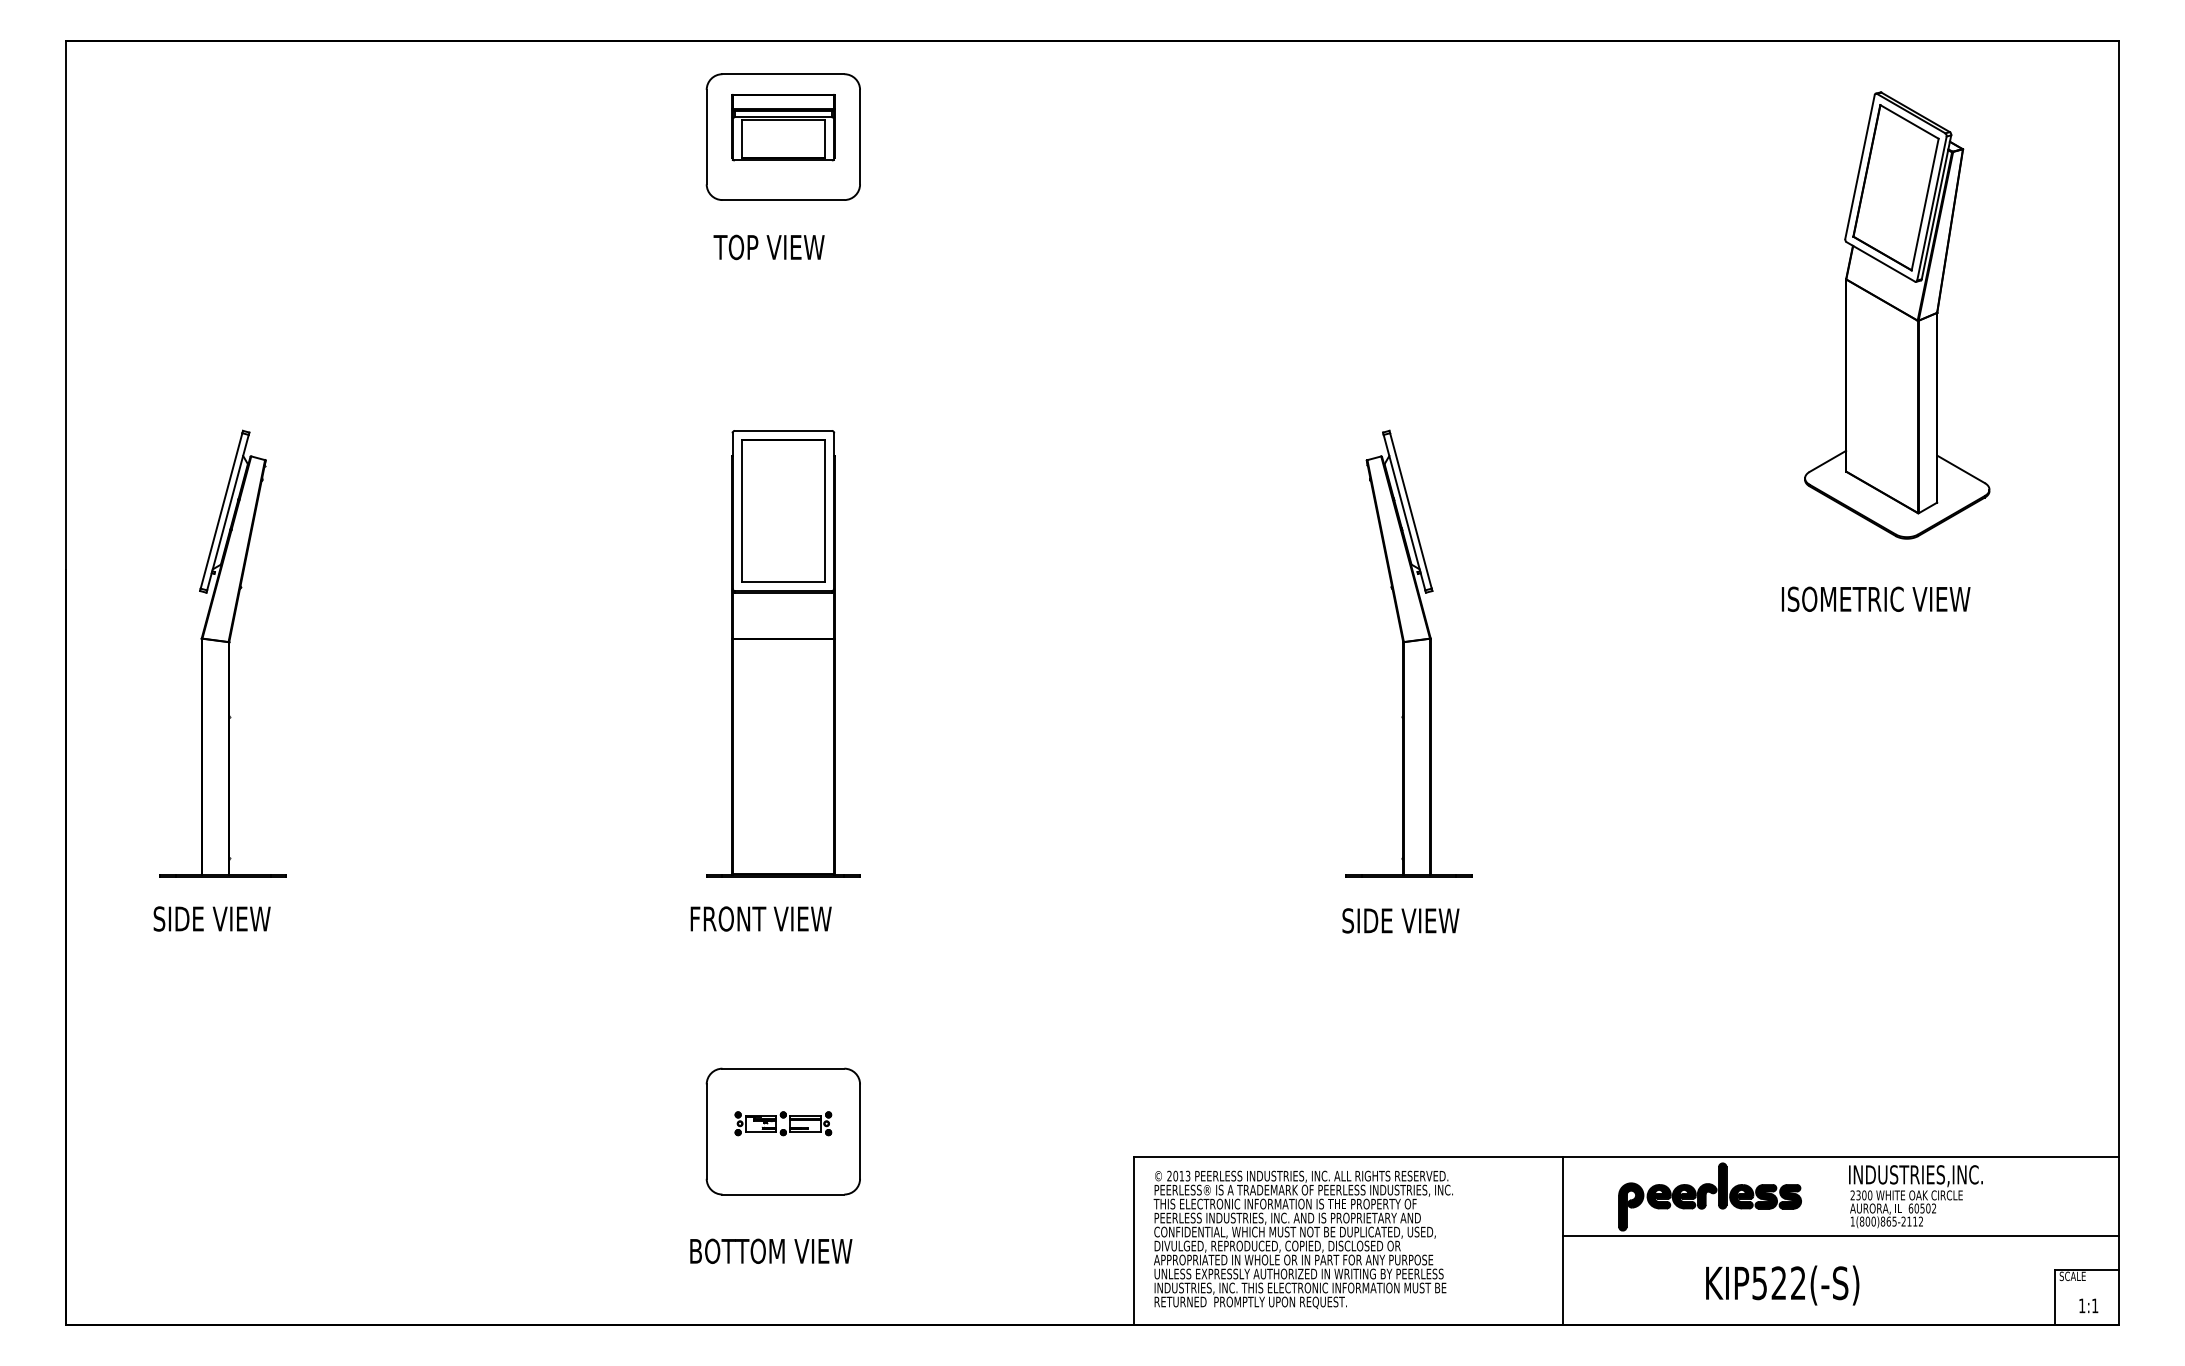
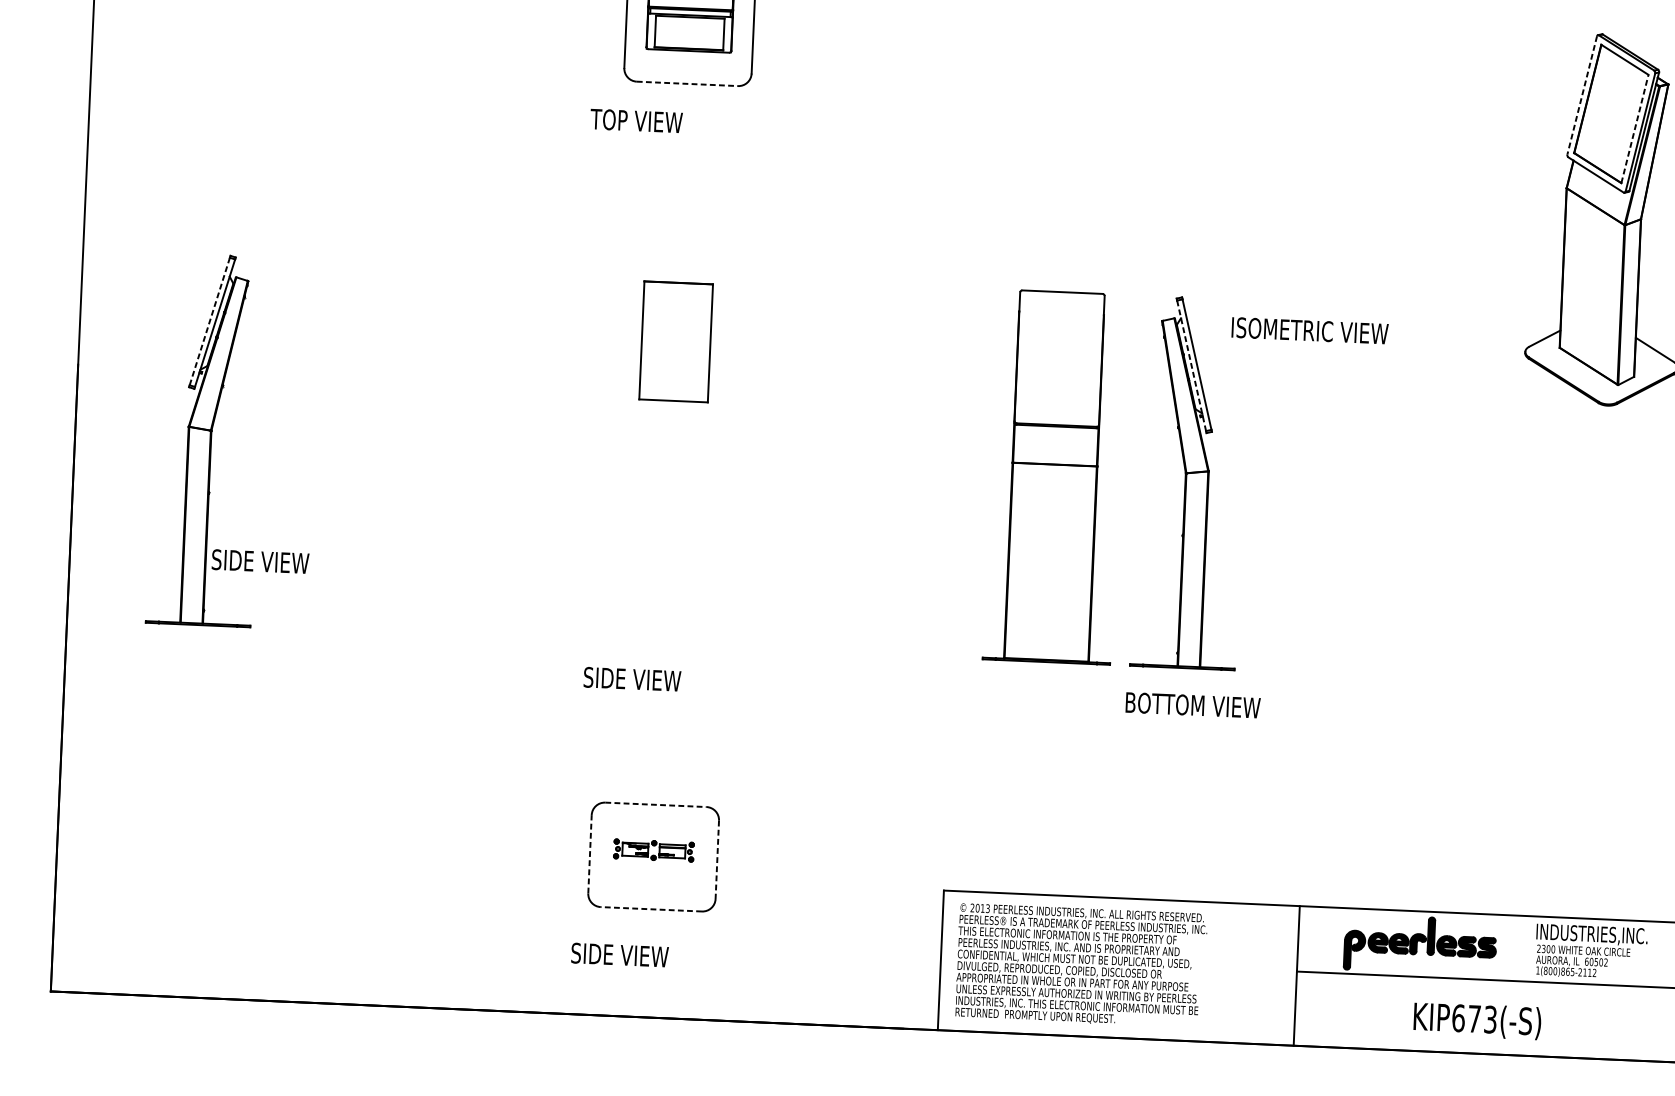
line: (1859, 167) -> (1581, 95), solid -> dashed
line: (783, 200) -> (687, 84), solid -> dashed
line: (1925, 204) -> (1635, 128), solid -> dashed
text: (768, 247) -> (635, 121), moved
line: (221, 510) -> (209, 321), solid -> dashed
line: (1404, 513) -> (1191, 366), solid -> dashed
text: (1875, 598) -> (1309, 330), moved
part: (783, 653) -> (1054, 476), moved
text: (211, 918) -> (260, 561), moved
text: (760, 918) -> (642, 679), FRONT VIEW -> SIDE VIEW
text: (1423, 920) -> (1192, 705), SIDE VIEW -> BOTTOM VIEW
line: (783, 1068) -> (656, 804), solid -> dashed
line: (706, 1131) -> (589, 854), solid -> dashed
line: (860, 1132) -> (717, 860), solid -> dashed
line: (783, 1194) -> (651, 909), solid -> dashed
text: (770, 1250) -> (638, 955), BOTTOM VIEW -> SIDE VIEW
text: (1778, 1283) -> (1474, 1019), KIP522(-S) -> KIP673(-S)

